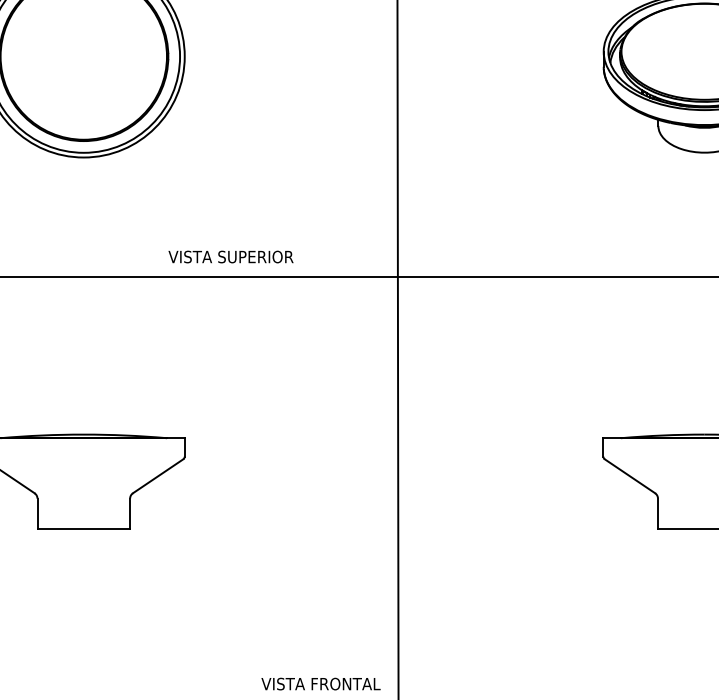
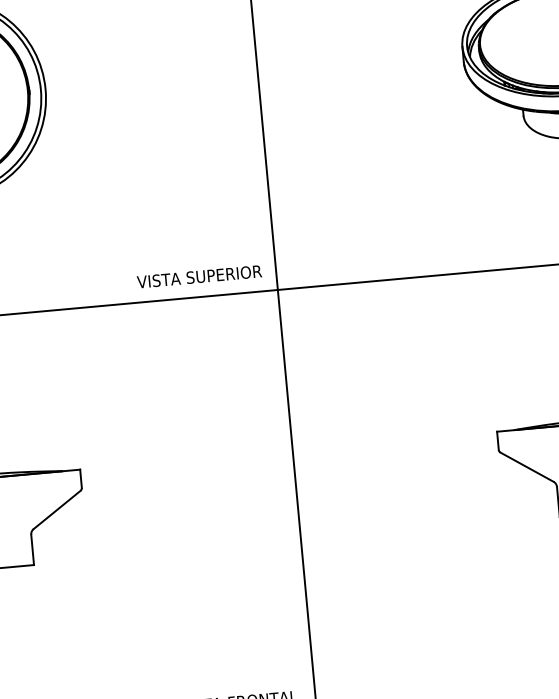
text: (230, 256) -> (198, 276), moved

